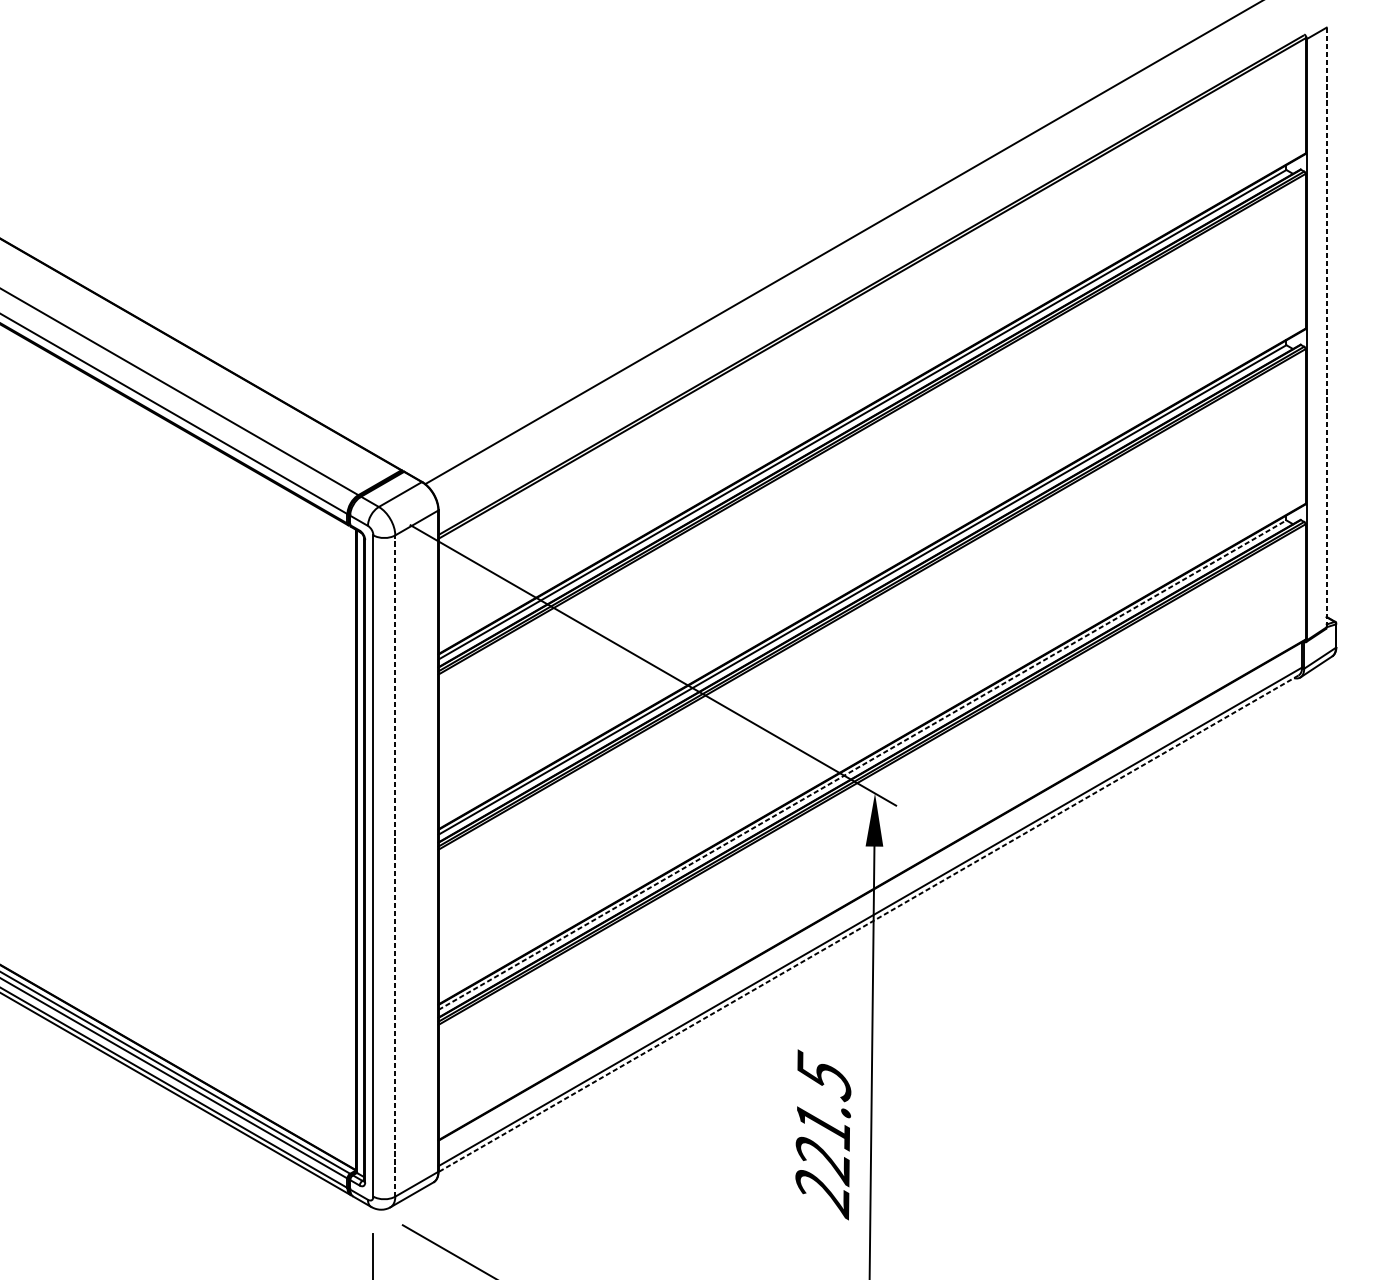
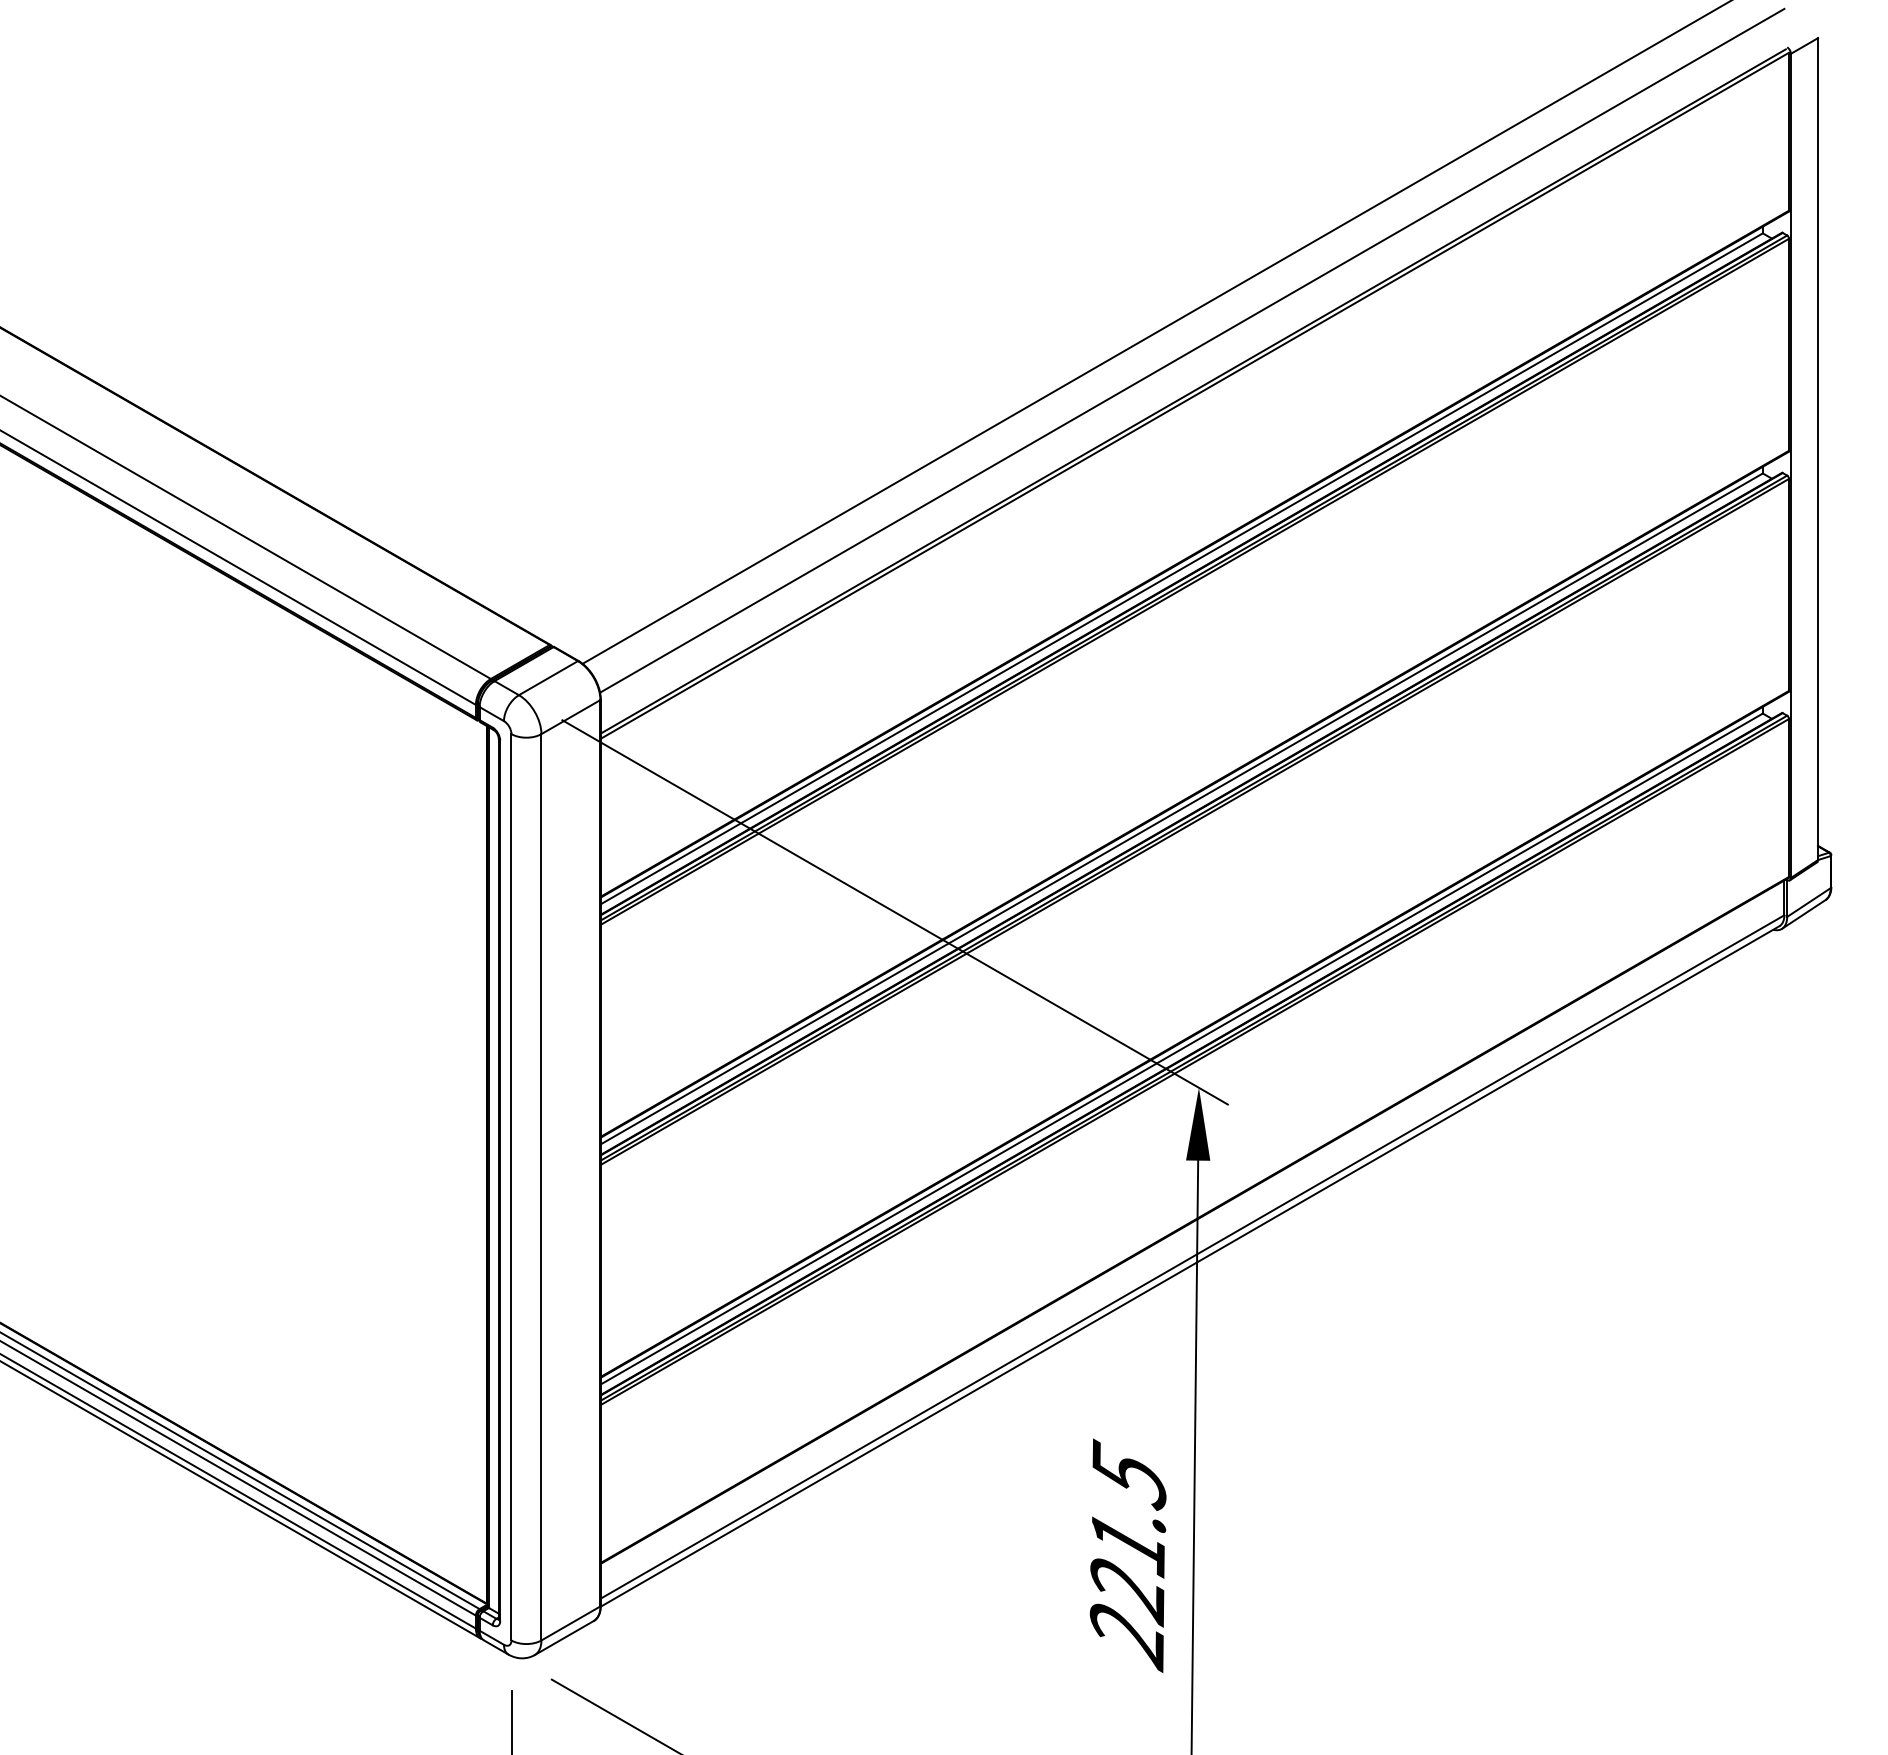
line: (870, 255) -> (1192, 350), added
line: (1327, 327) -> (1818, 449), dashed -> solid
line: (862, 765) -> (1181, 1049), dashed -> solid
line: (395, 865) -> (541, 1186), dashed -> solid
line: (868, 923) -> (1189, 1266), dashed -> solid

